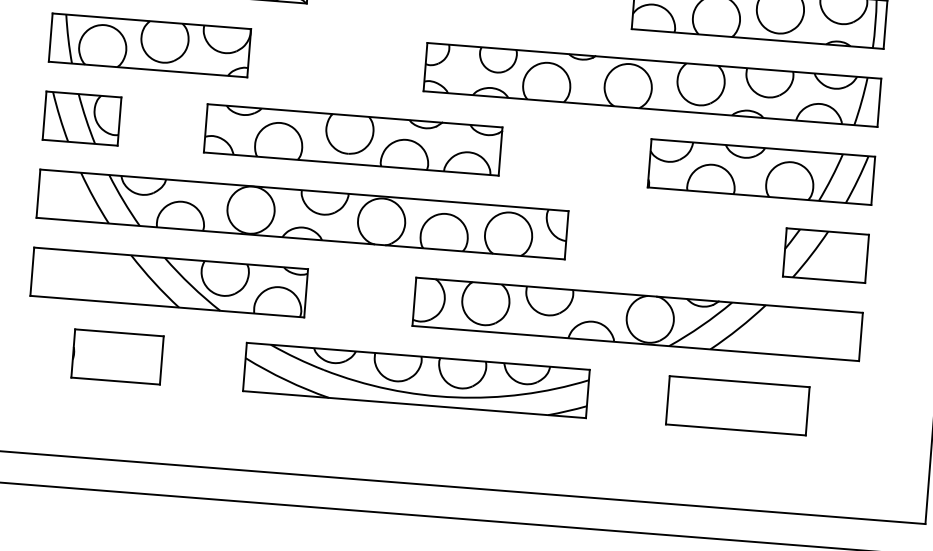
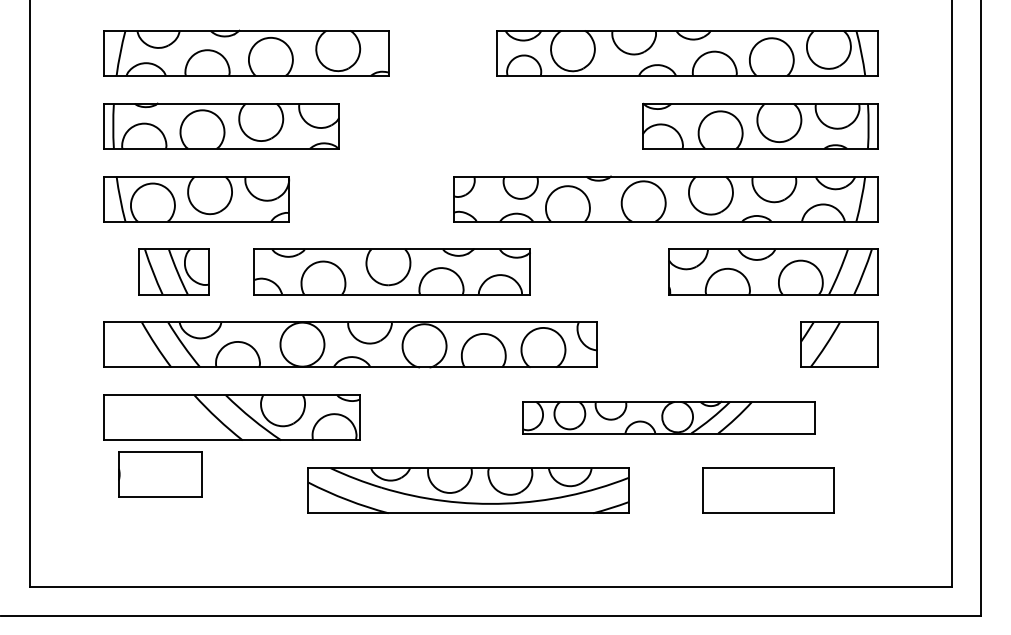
part: (81, 118) -> (173, 271), moved
part: (637, 319) -> (669, 417), size x0.7
part: (117, 356) -> (160, 474), moved

